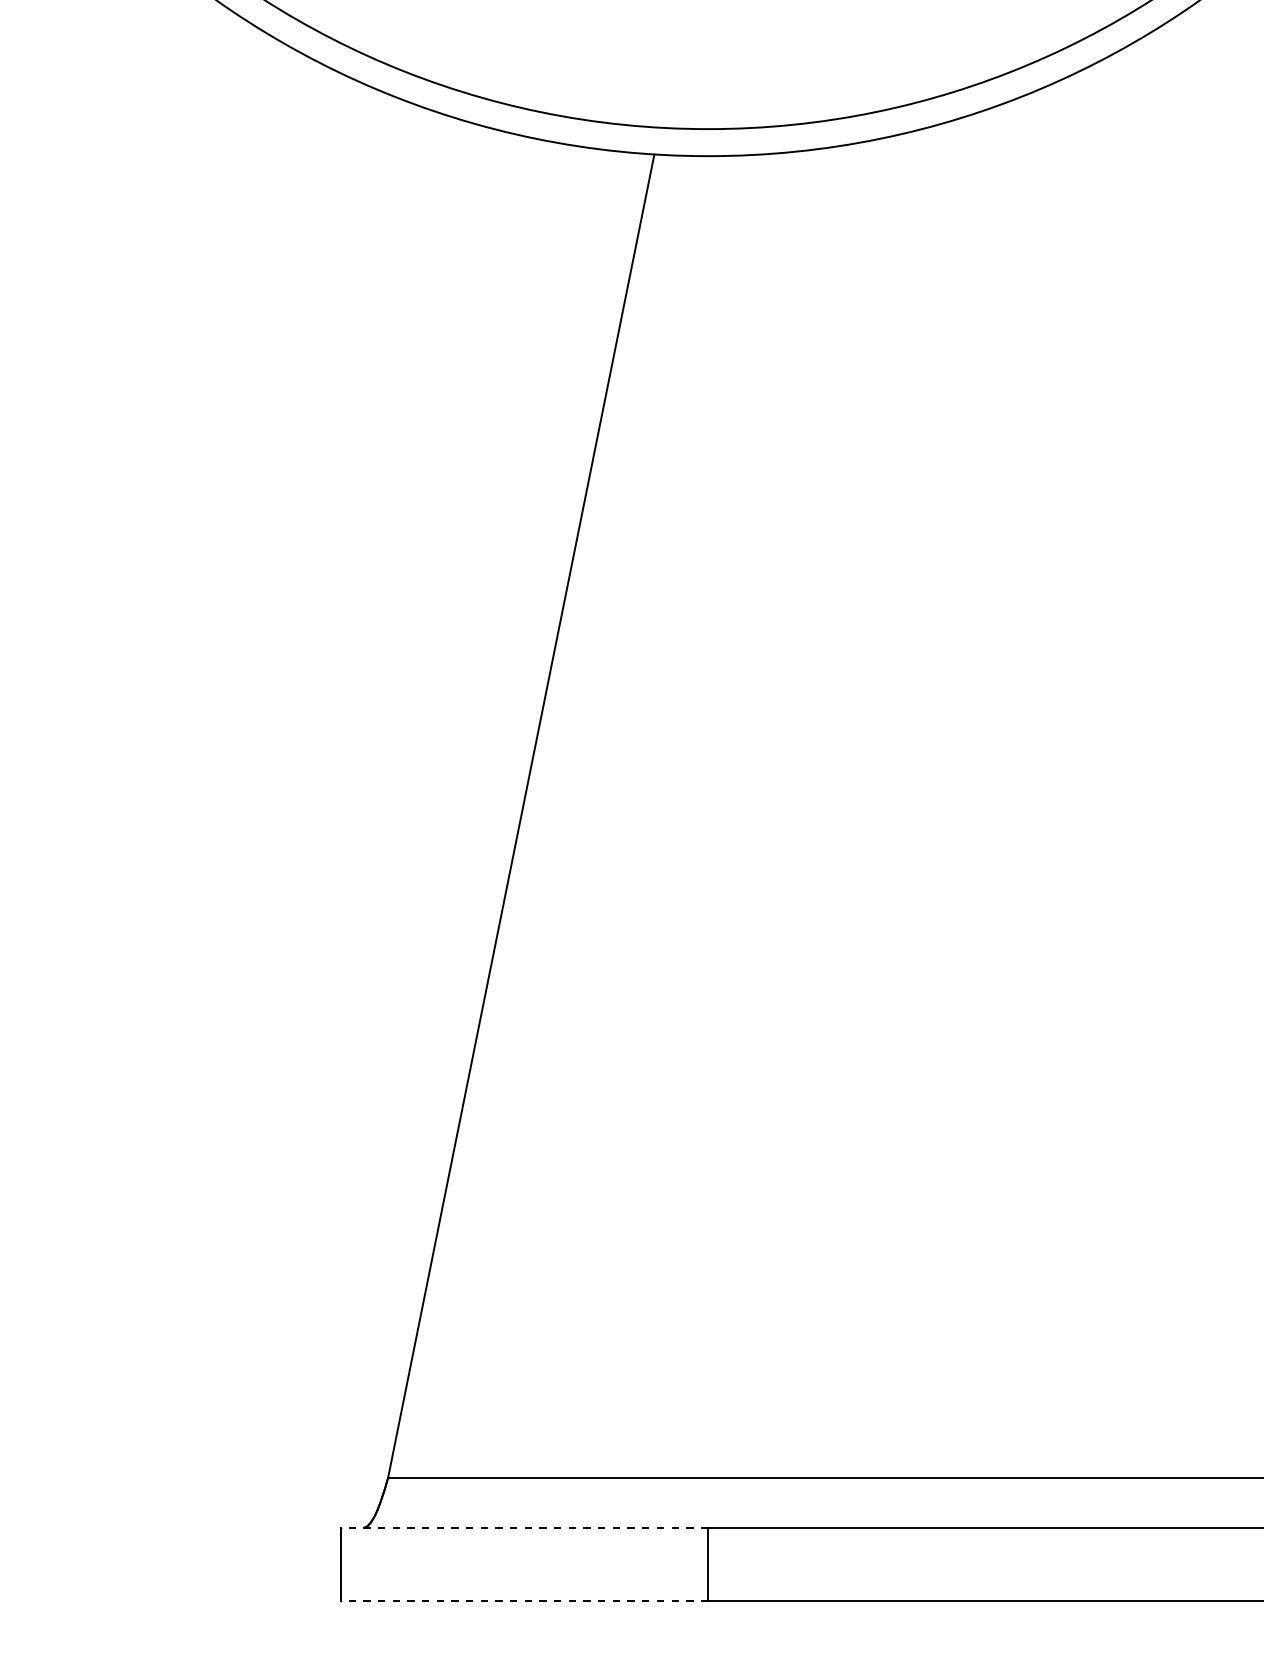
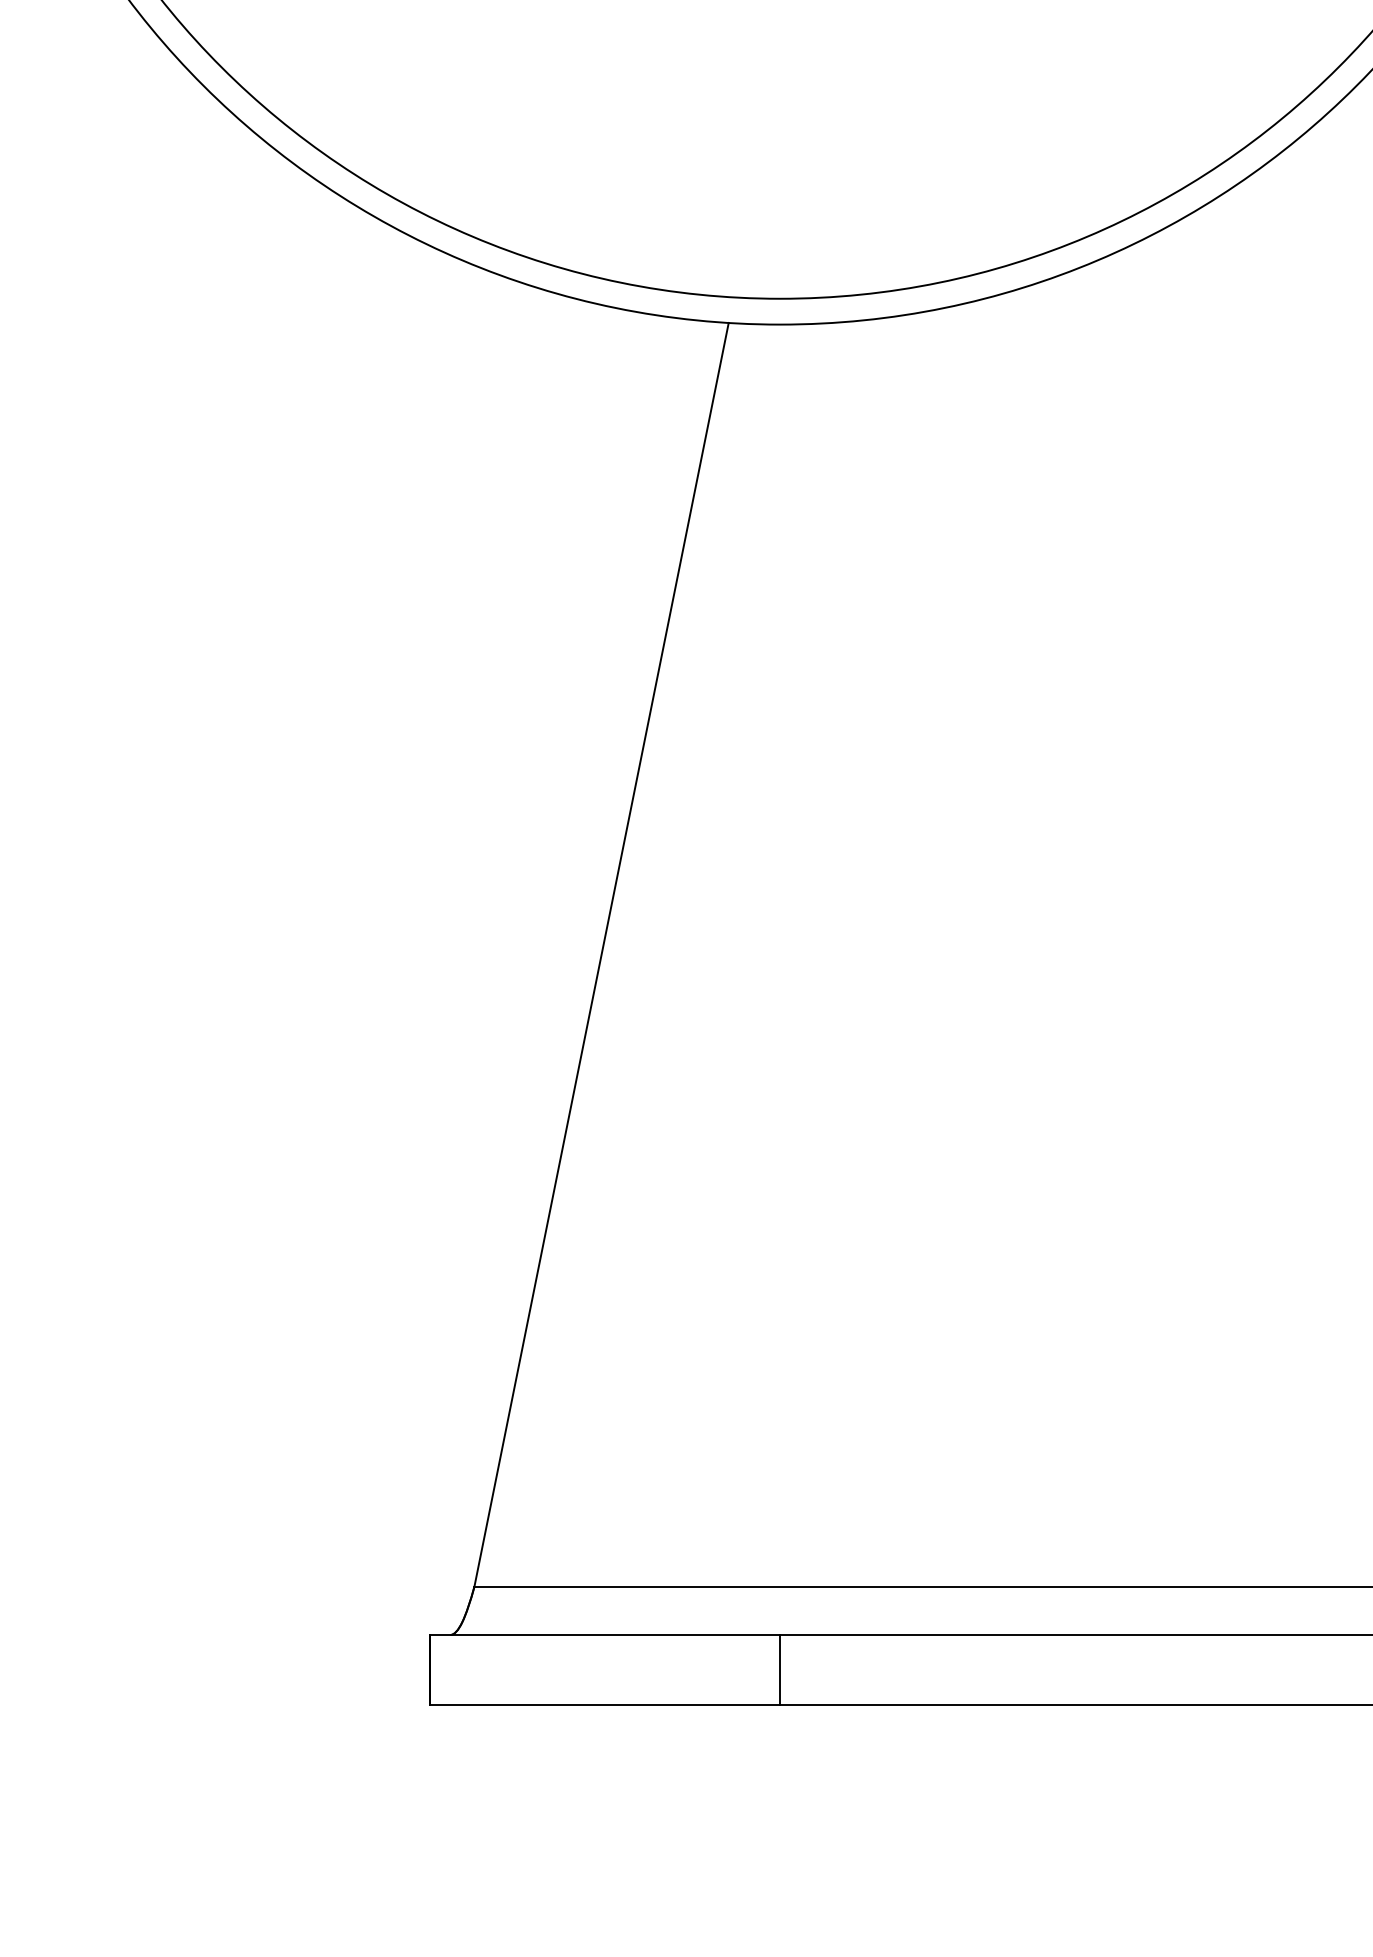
line: (524, 1528) -> (604, 1635), dashed -> solid
line: (524, 1601) -> (604, 1705), dashed -> solid

